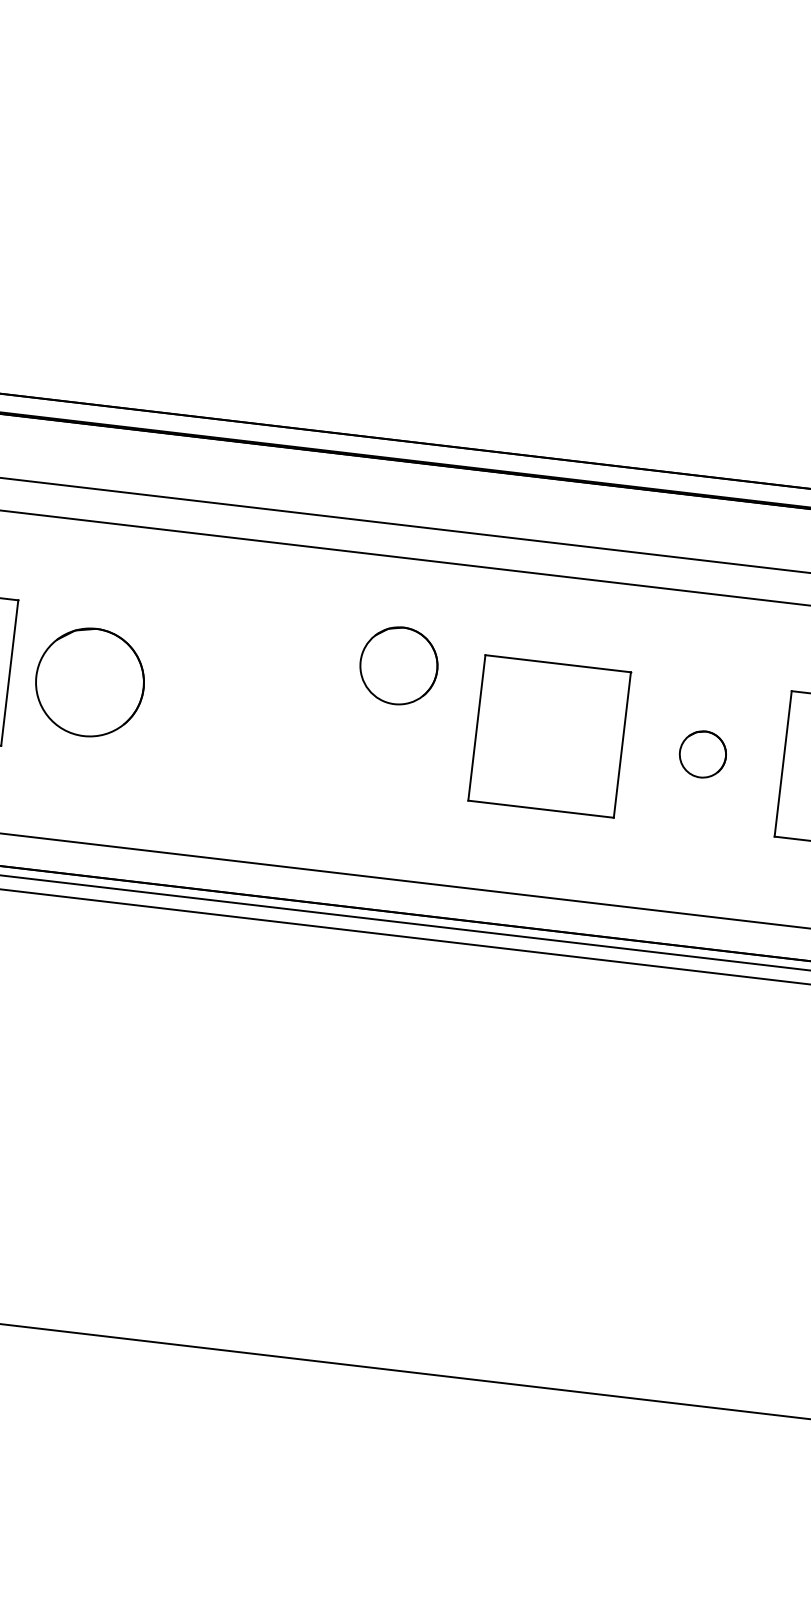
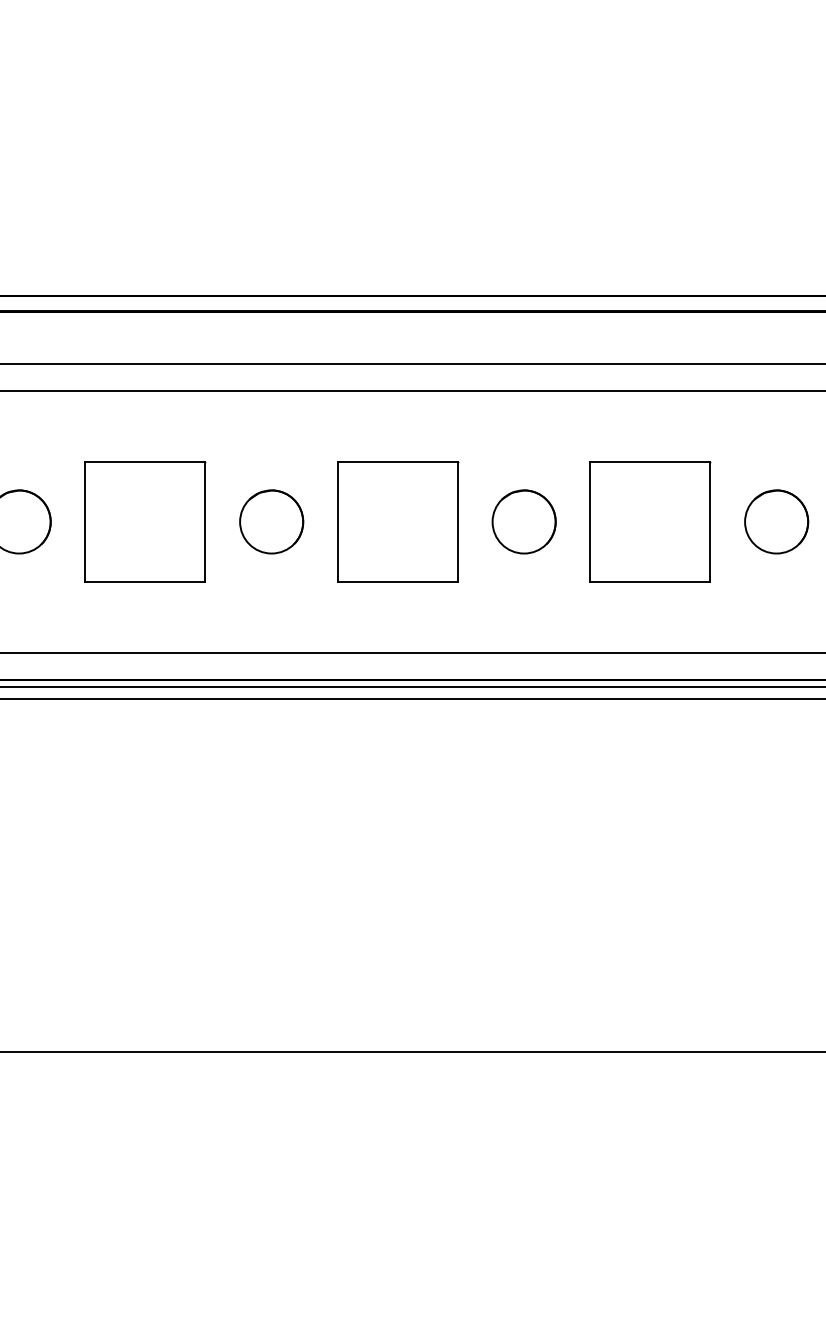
circle: (398, 665) -> (523, 521), moved
circle: (90, 681) -> (271, 521), size x0.71
part: (244, 699) -> (398, 521), added
circle: (702, 753) -> (776, 521), size x1.67

